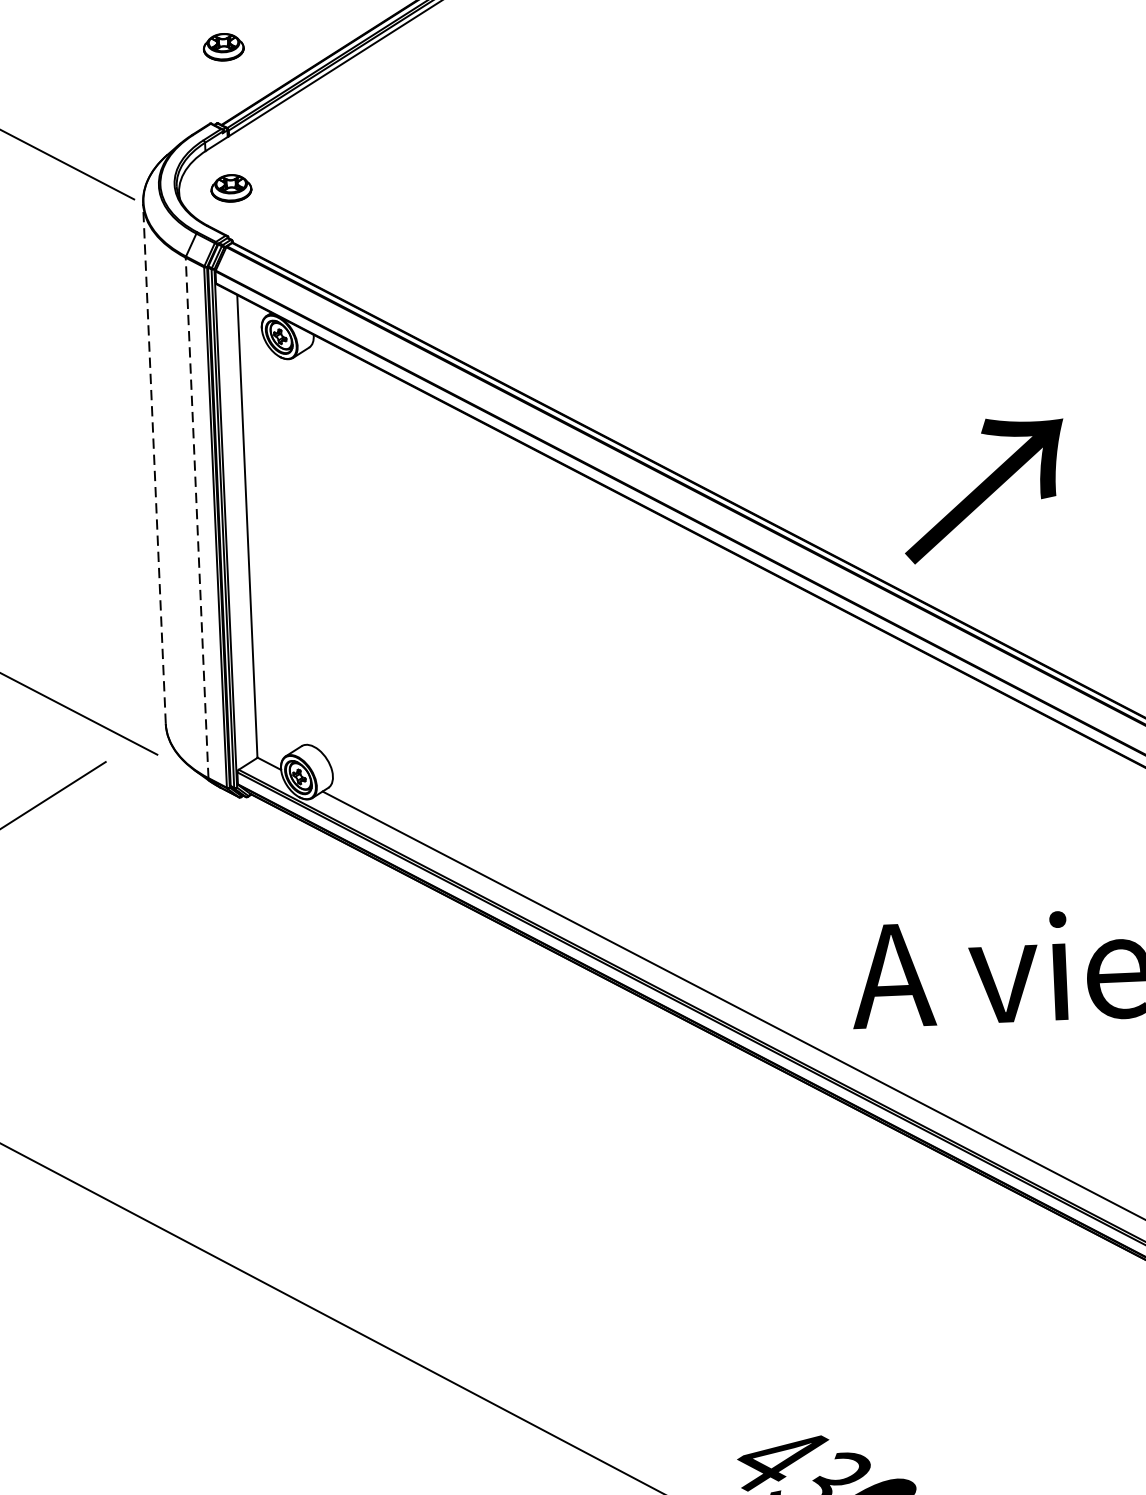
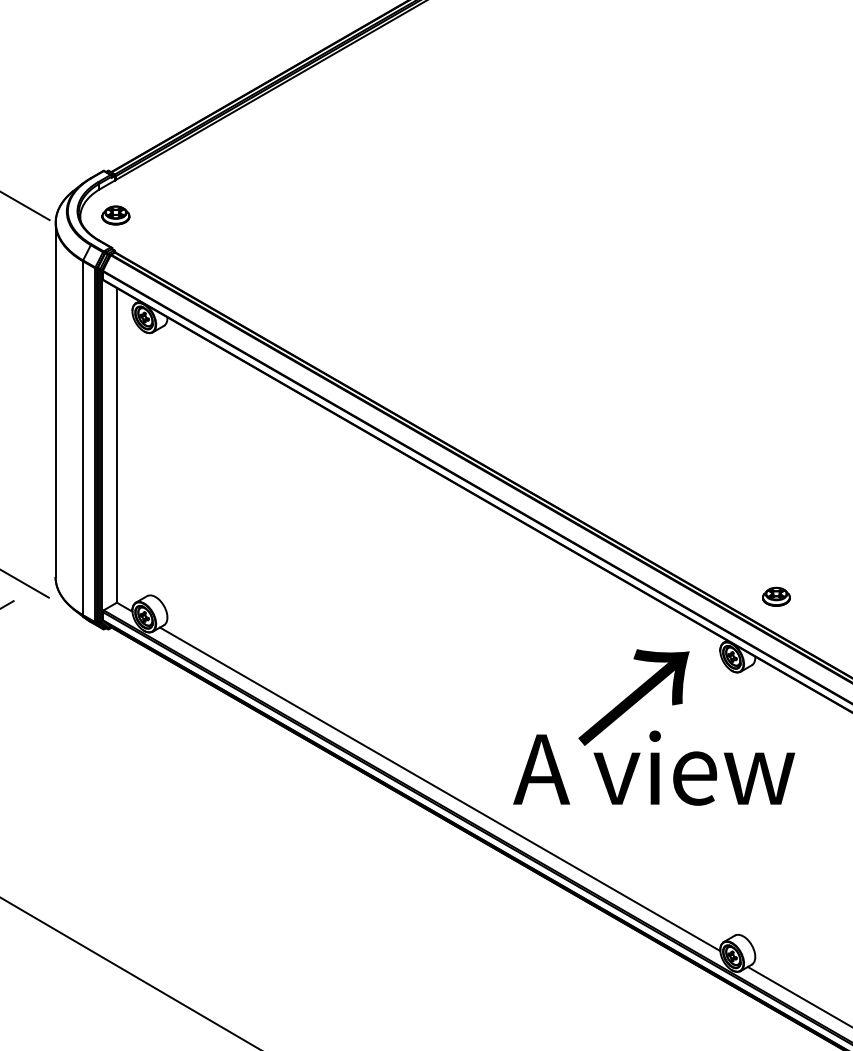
part: (223, 47) -> (114, 119), removed
line: (154, 464) -> (55, 400), dashed -> solid
text: (983, 489) -> (633, 697), moved
line: (196, 518) -> (82, 438), dashed -> solid

